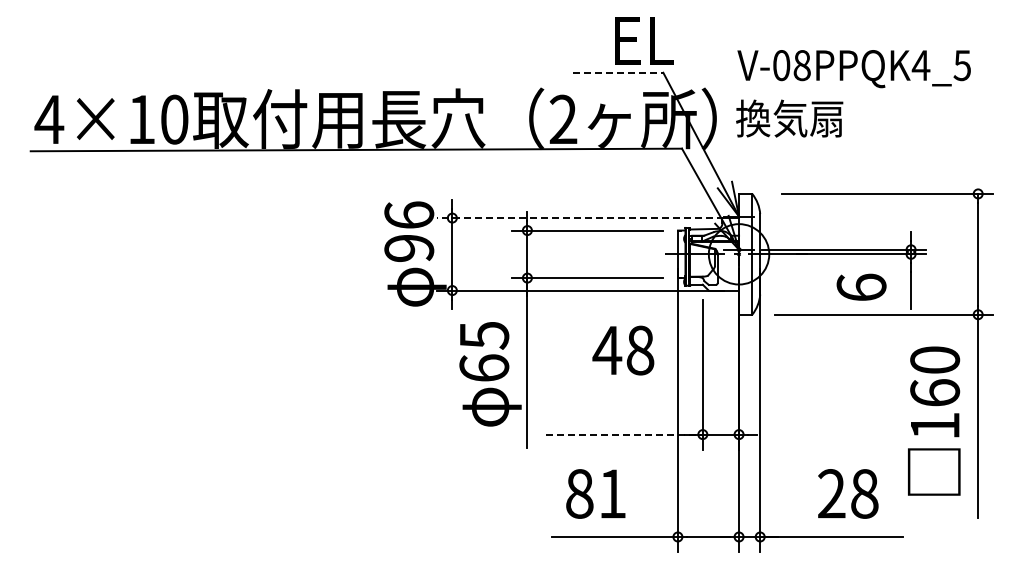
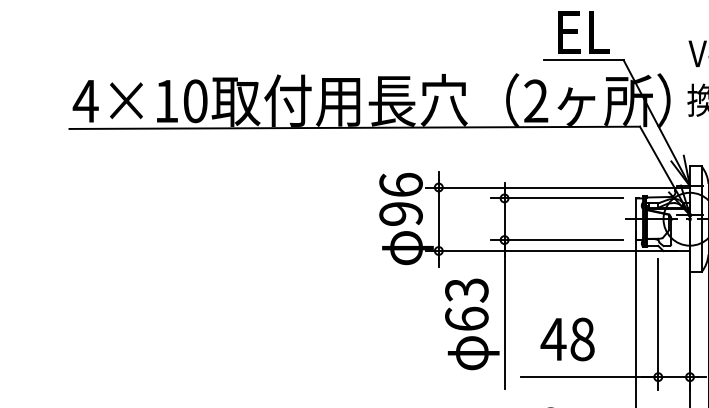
text: (644, 40) -> (584, 31), moved
line: (618, 72) -> (584, 59), dashed -> solid
line: (580, 218) -> (551, 187), dashed -> solid
text: (483, 335) -> (466, 290), 65 -> 63
text: (623, 350) -> (567, 339), moved
line: (624, 434) -> (589, 377), dashed -> solid

